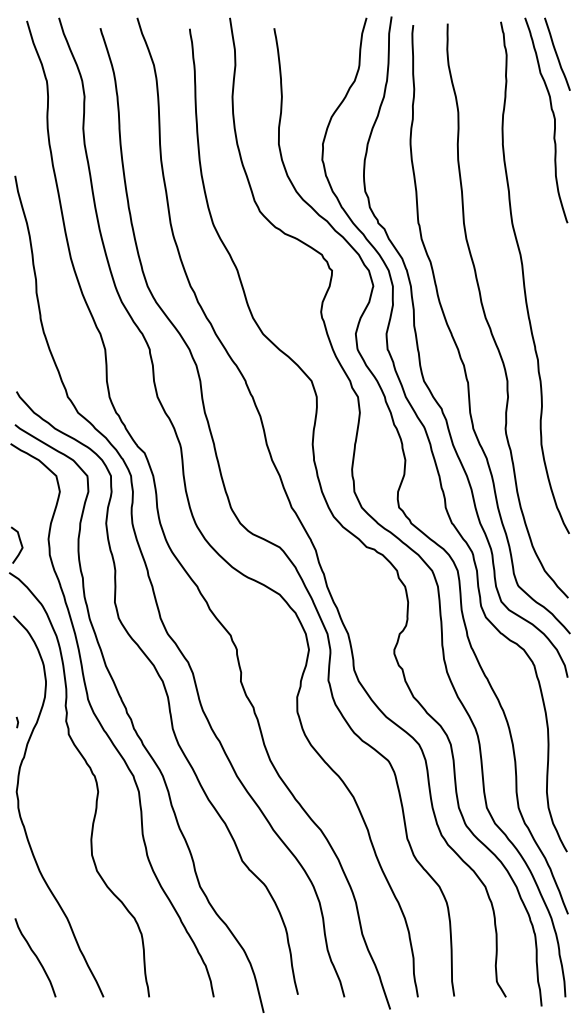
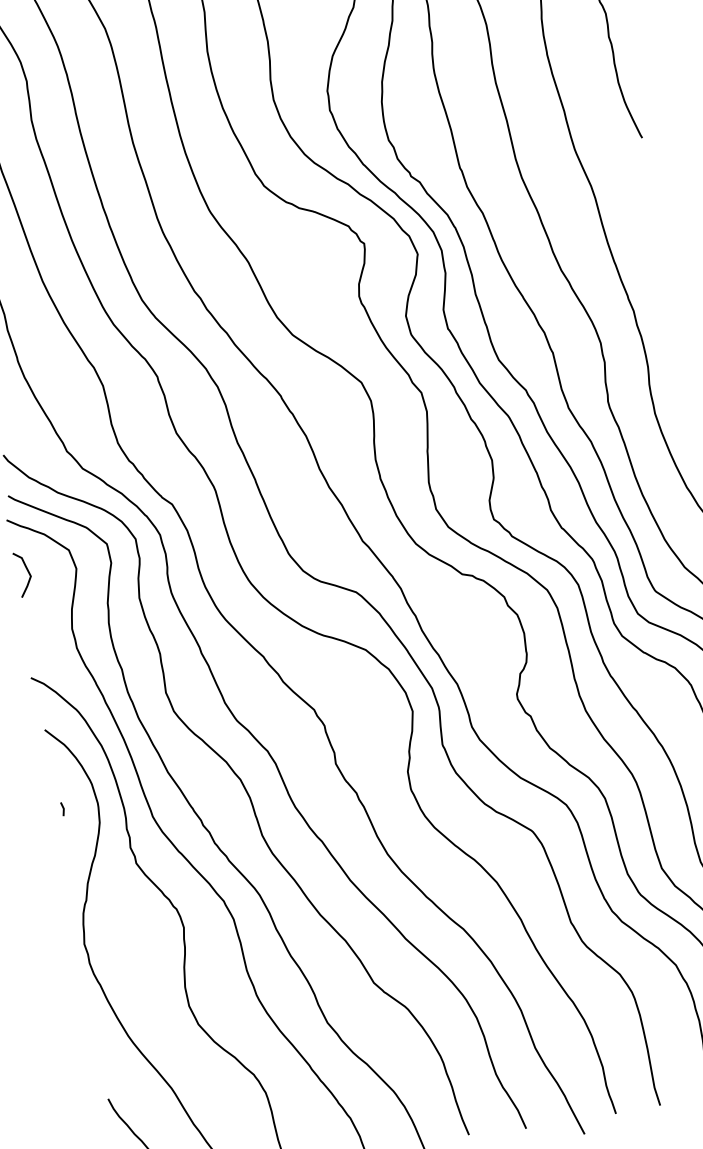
curve: (20, 544) -> (27, 572), moved
line: (17, 722) -> (63, 809), moved

